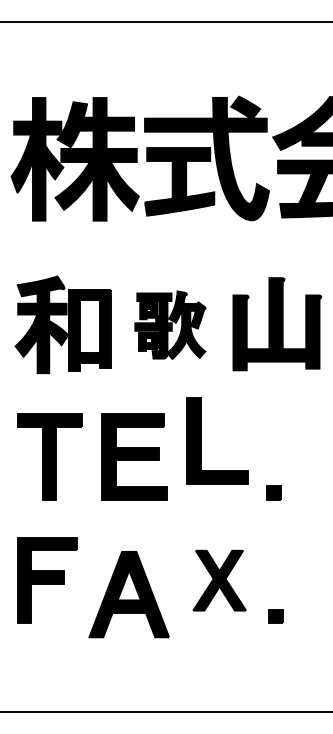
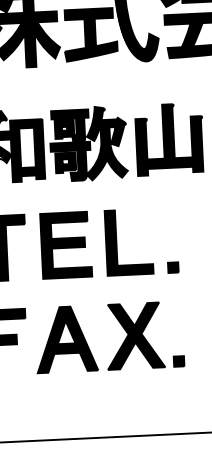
part: (170, 325) -> (88, 144), size x1.43
part: (201, 440) -> (116, 242), moved
part: (219, 580) -> (135, 336), size x1.43
part: (128, 594) -> (65, 339), moved

